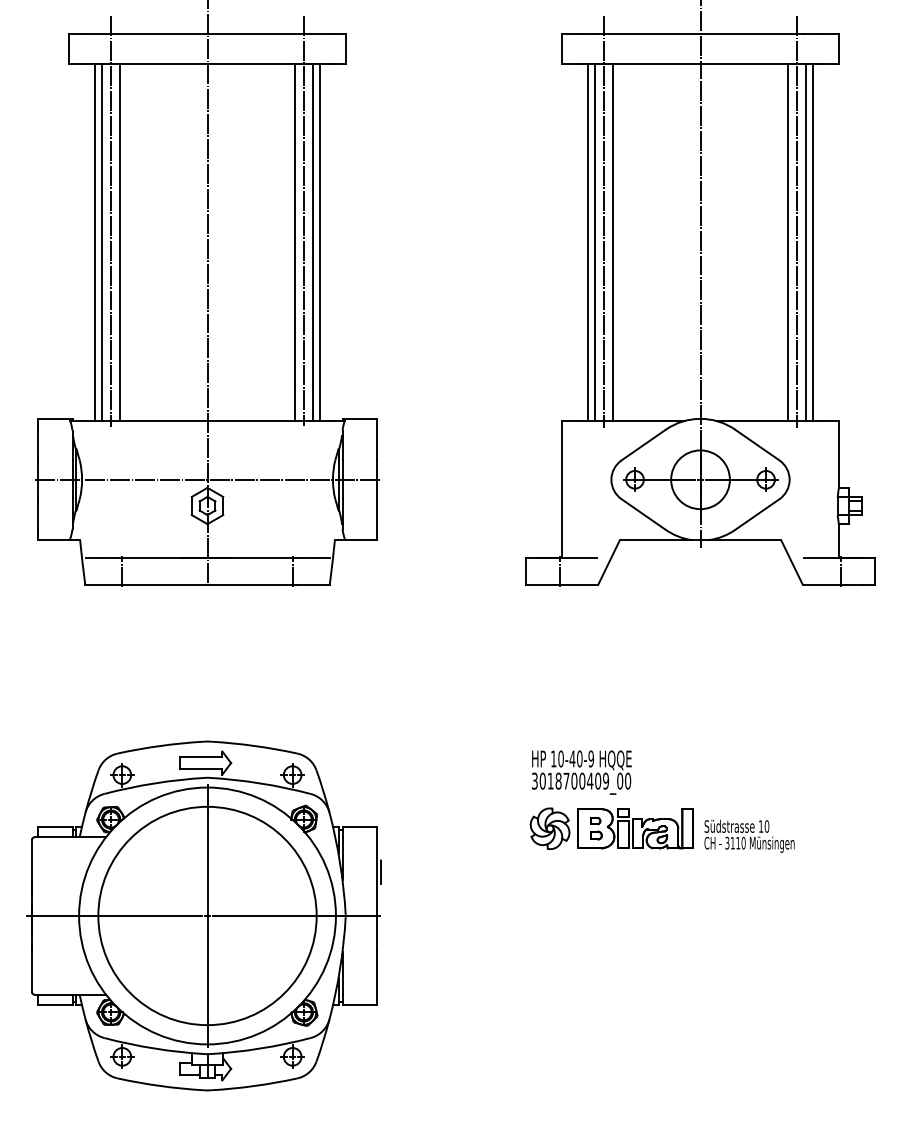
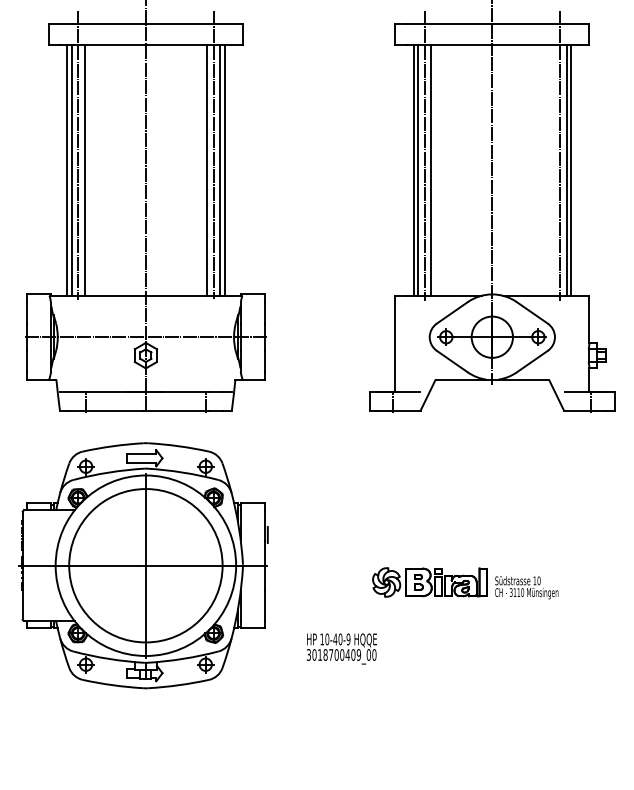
line: (787, 241) -> (553, 169), removed
text: (581, 771) -> (341, 648), moved
part: (204, 915) -> (143, 565), moved

